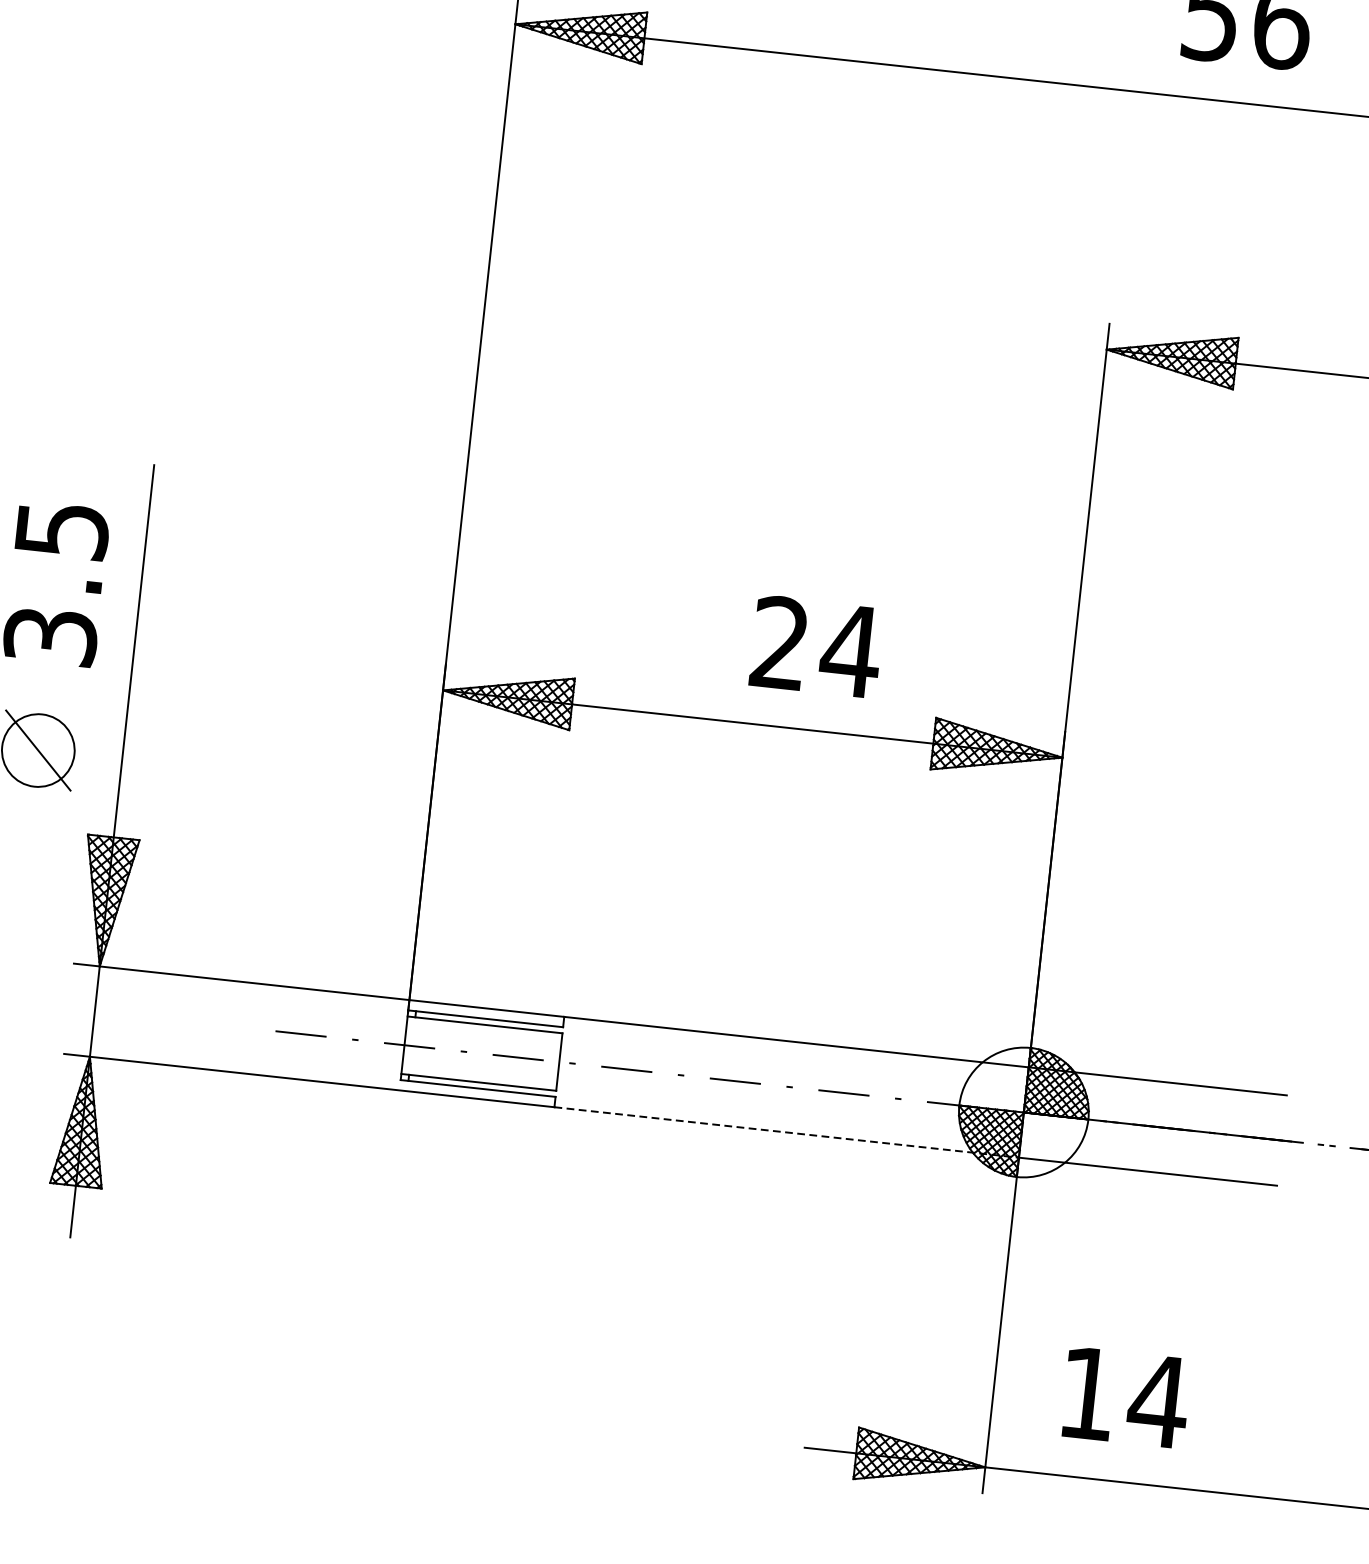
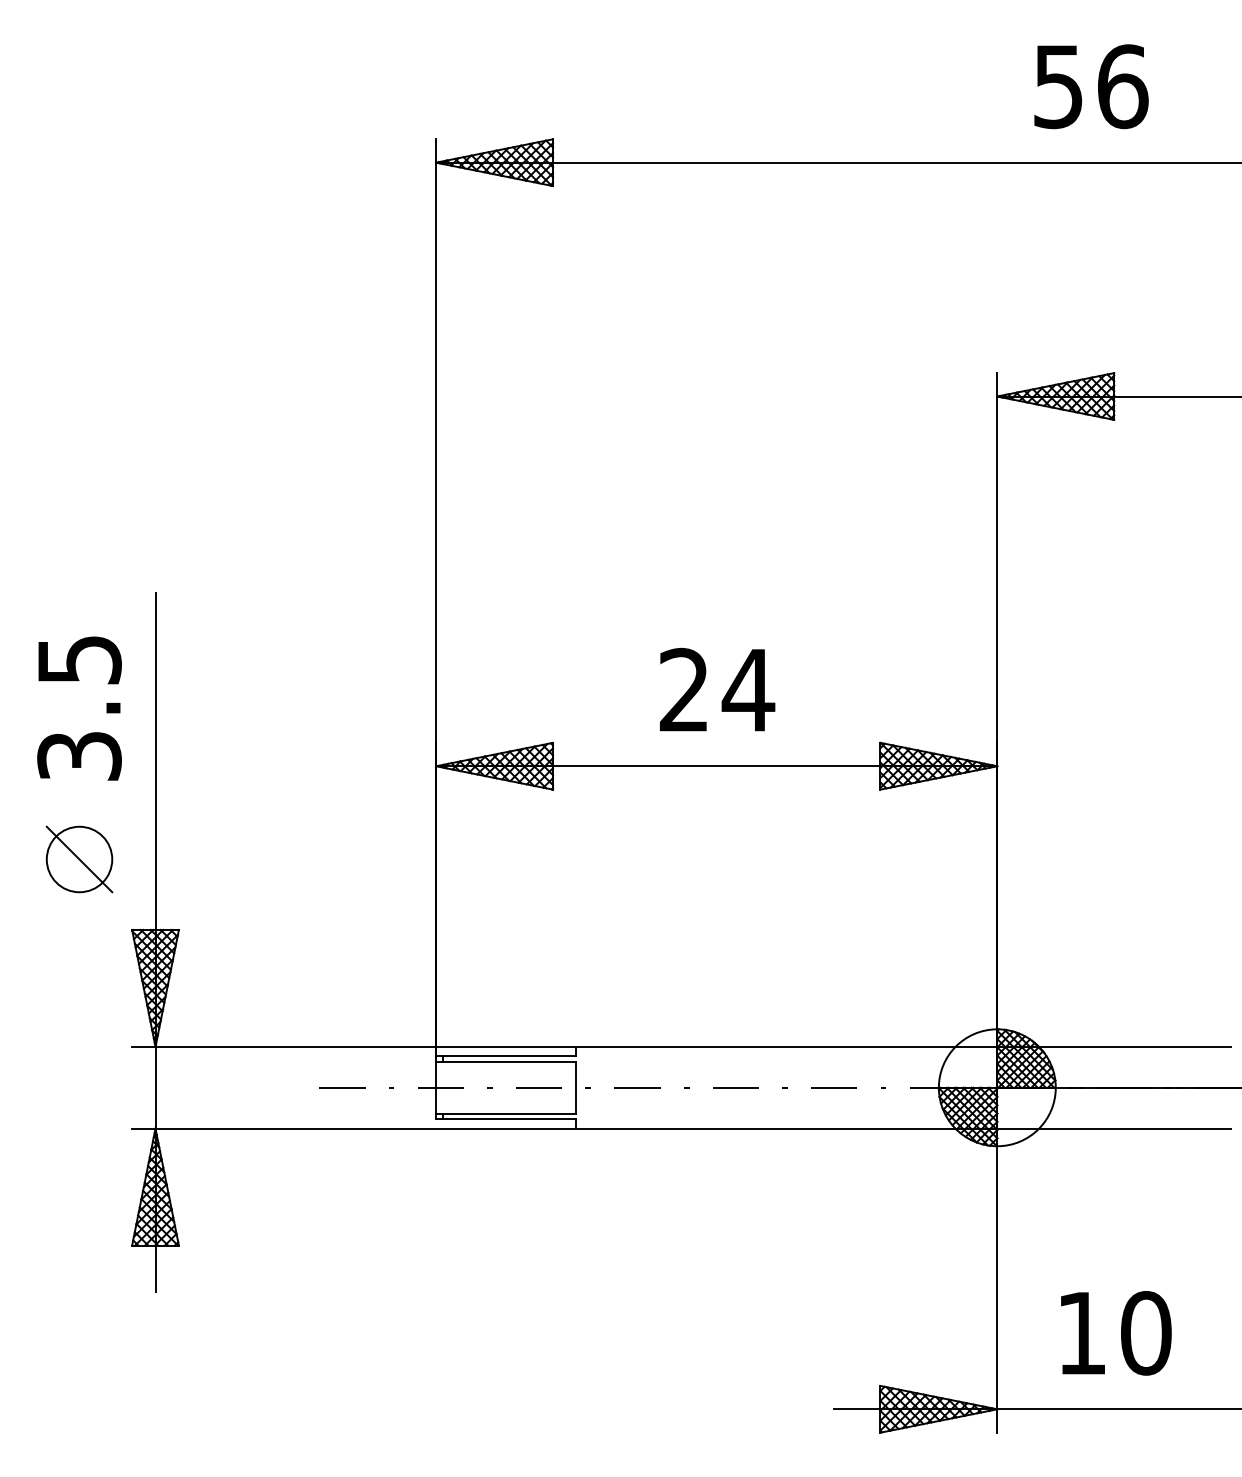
text: (816, 646) -> (717, 689), moved
line: (787, 1132) -> (787, 1128), dashed -> solid
text: (1157, 1401) -> (1145, 1333), 14 -> 10

